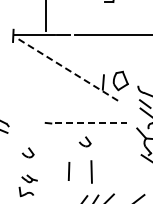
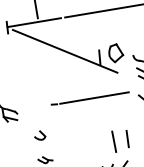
line: (69, 70) -> (65, 51), dashed -> solid
line: (91, 123) -> (95, 97), dashed -> solid
part: (84, 141) -> (91, 116), removed
line: (68, 171) -> (127, 139), moved
line: (91, 171) -> (113, 141), moved

